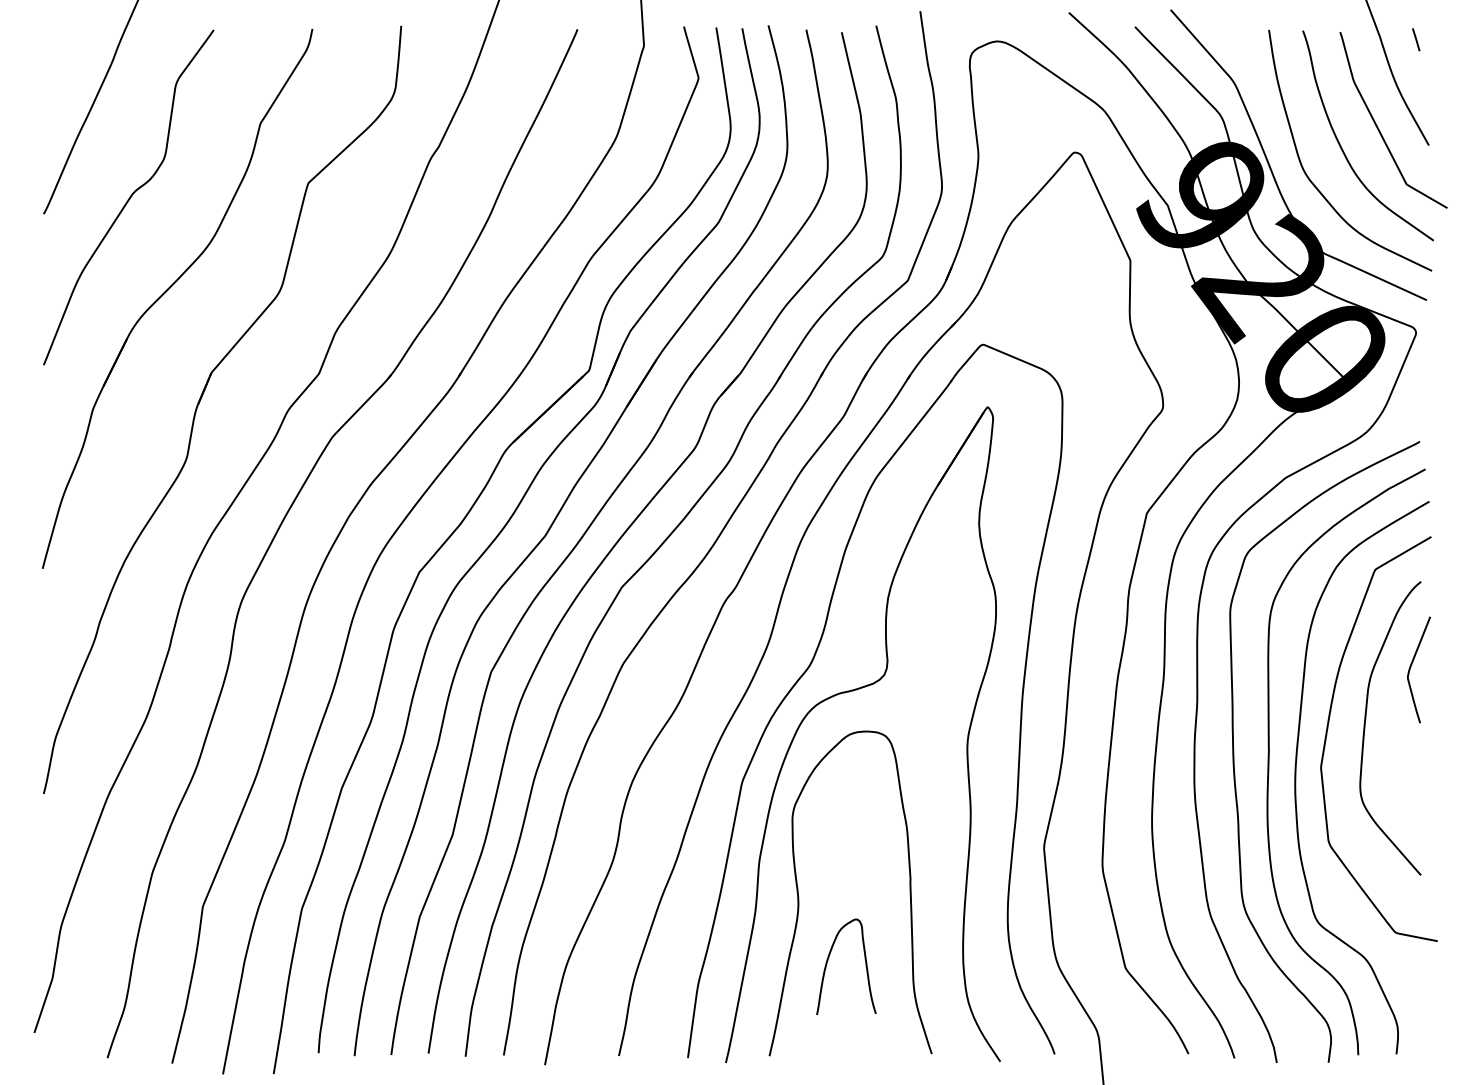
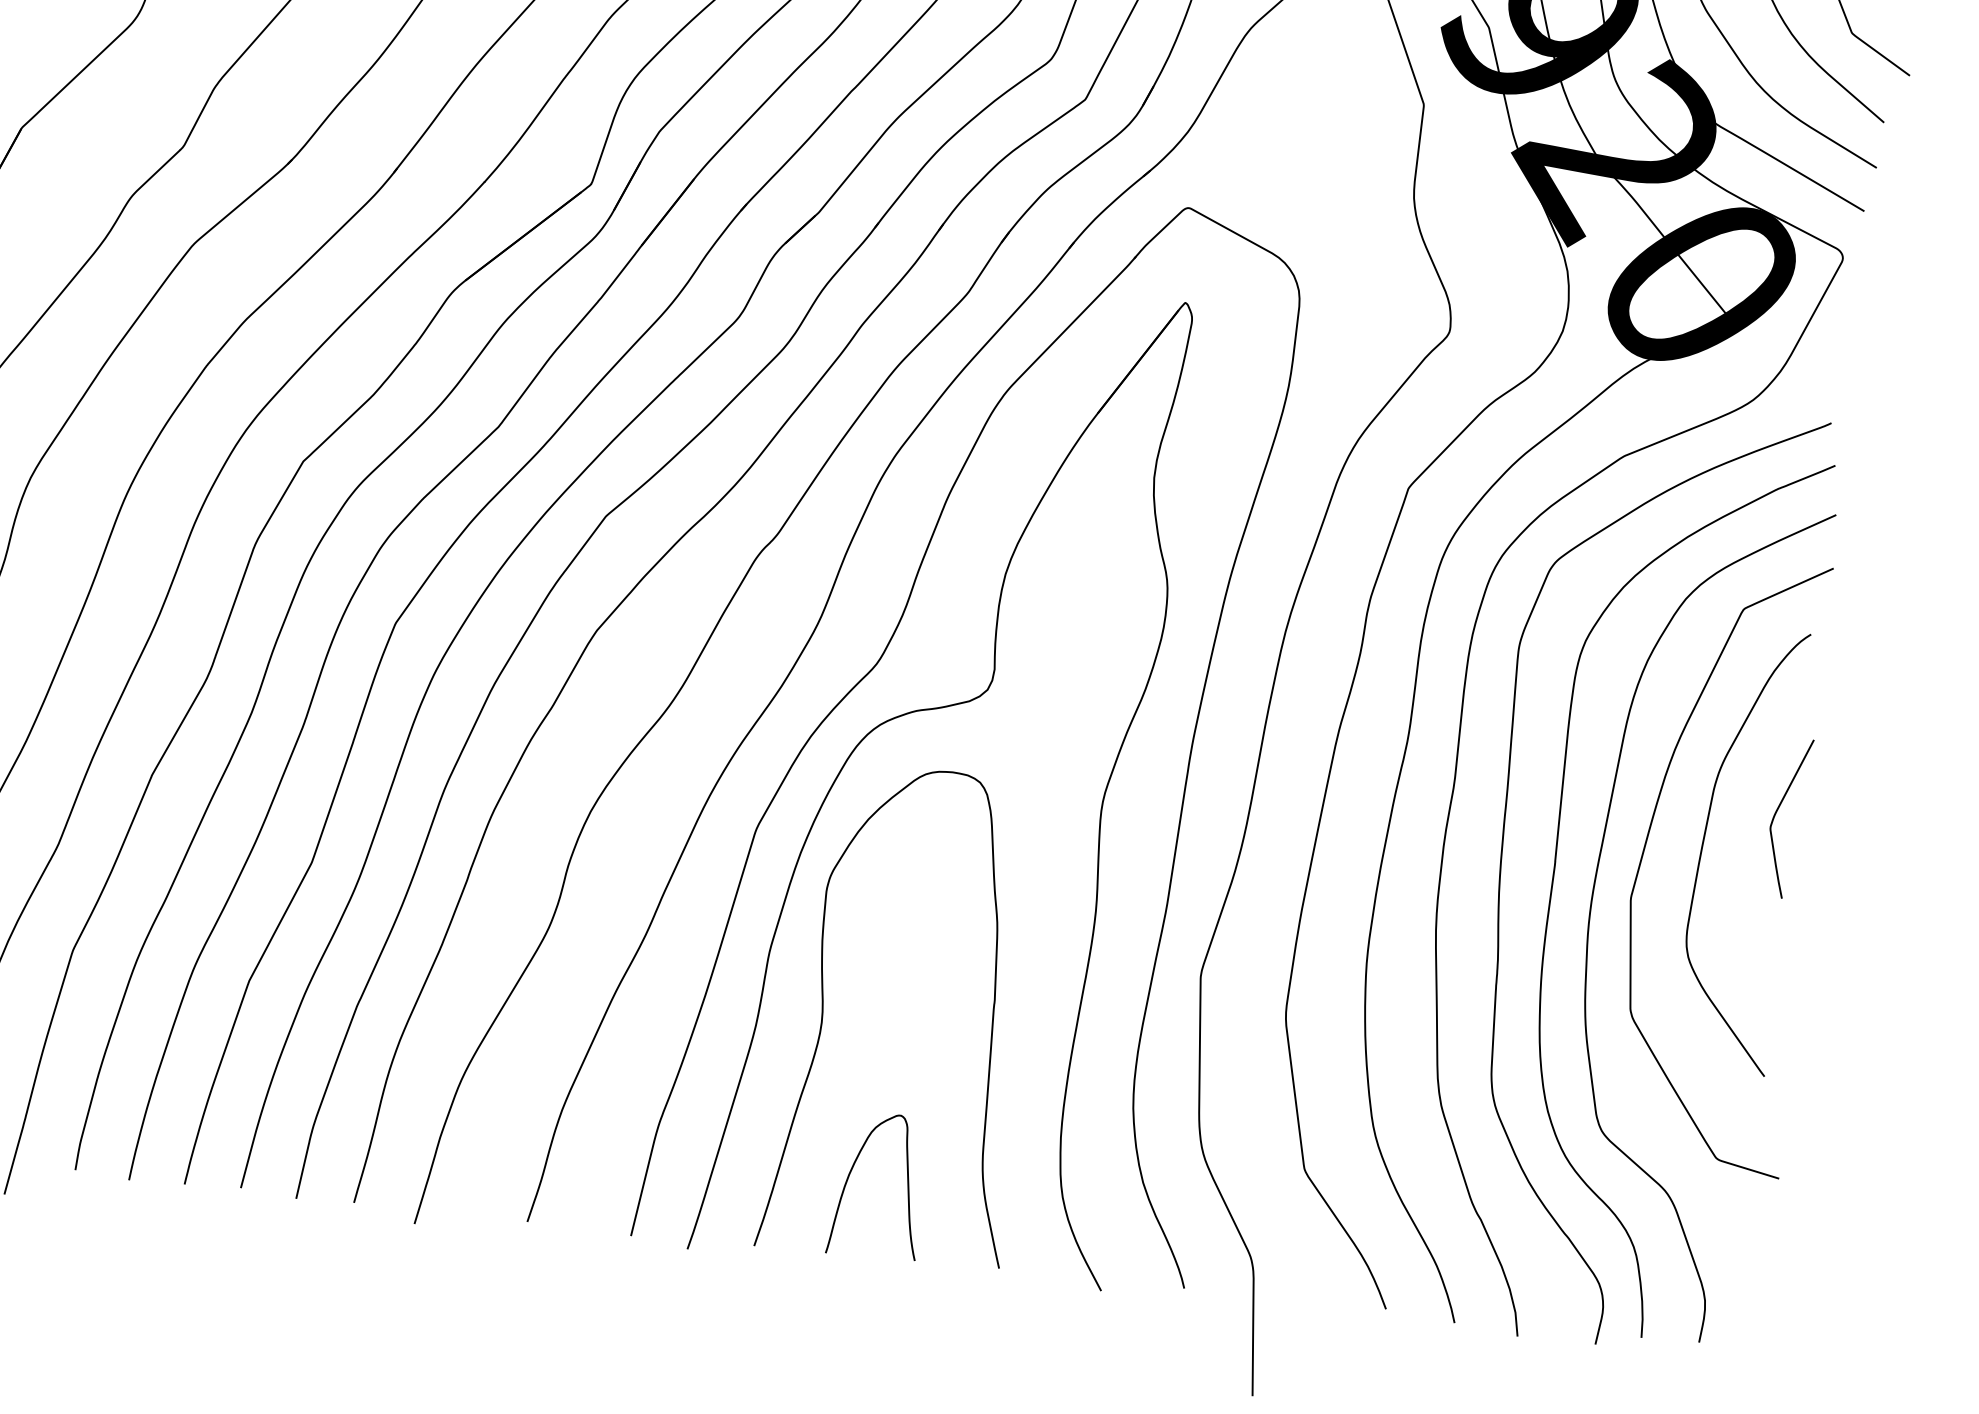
curve: (1411, 667) -> (1777, 813), moved
curve: (828, 960) -> (851, 1172), moved

